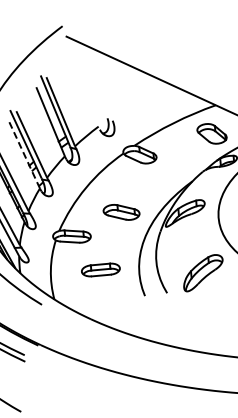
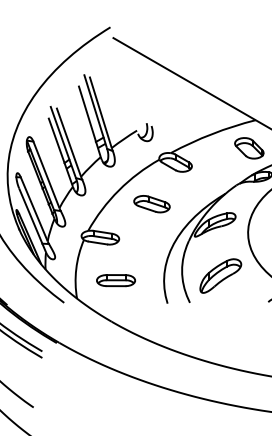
line: (24, 154) -> (60, 151), dashed -> solid
part: (121, 212) -> (151, 204), moved
part: (100, 269) -> (115, 280), moved
part: (202, 272) -> (220, 275), moved

